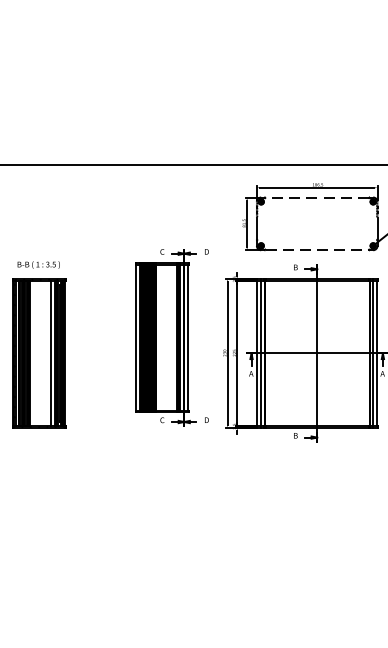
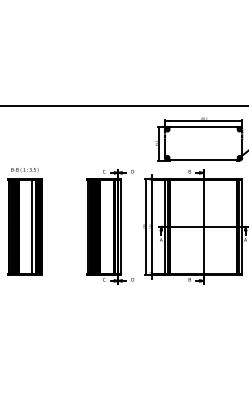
line: (317, 198) -> (203, 127), dashed -> solid
line: (318, 249) -> (204, 160), dashed -> solid
part: (170, 337) -> (109, 226), moved

